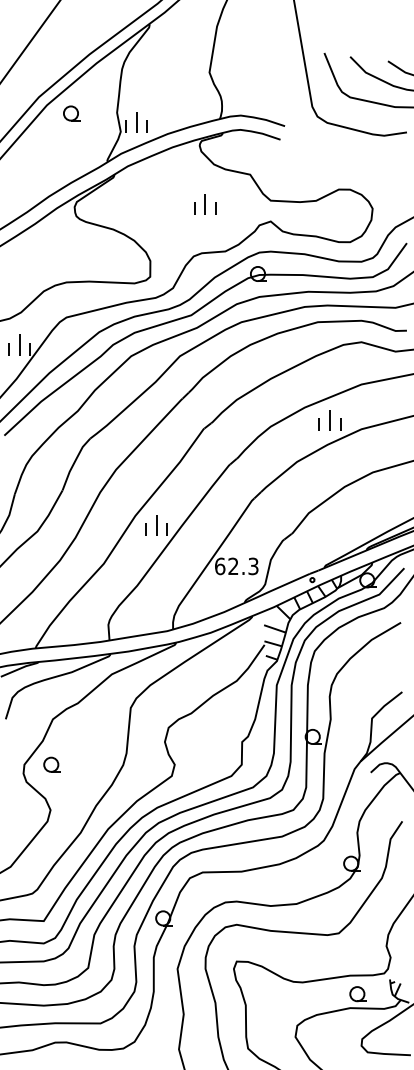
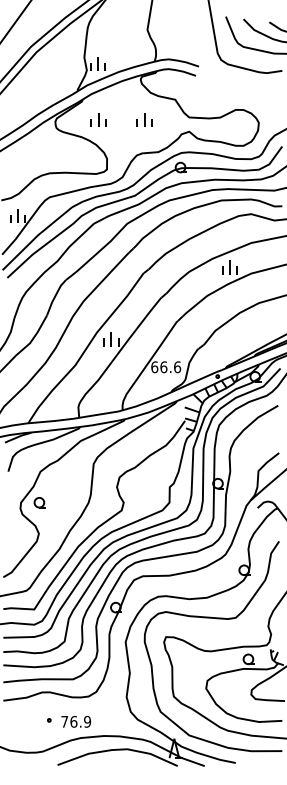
part: (70, 112) -> (52, 57), removed
part: (137, 203) -> (98, 119), added
text: (243, 566) -> (170, 367), 62.3 -> 66.6

